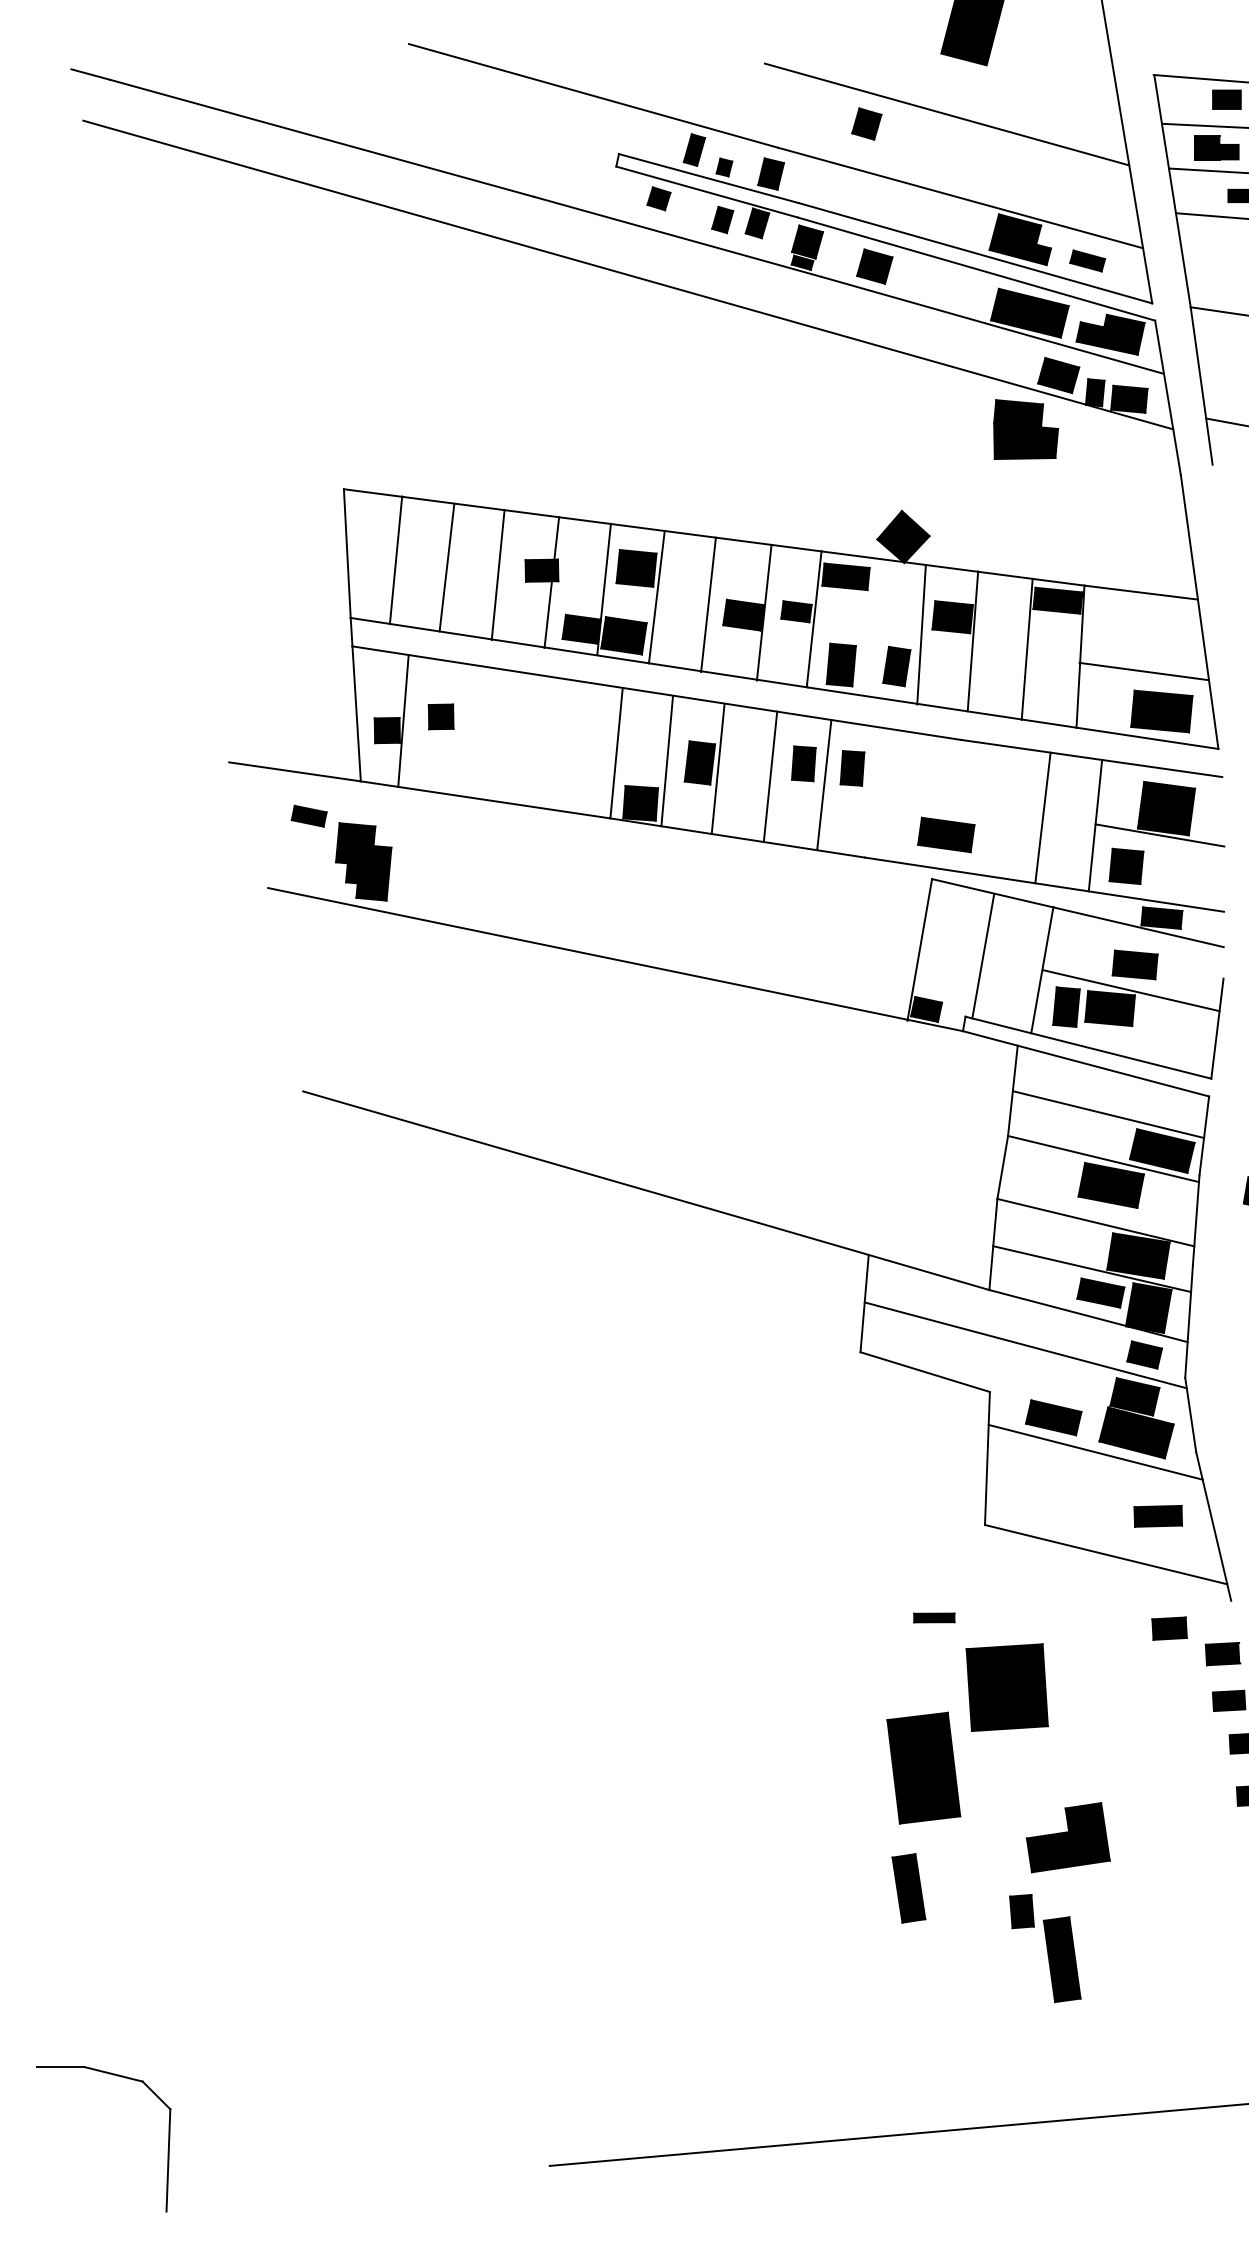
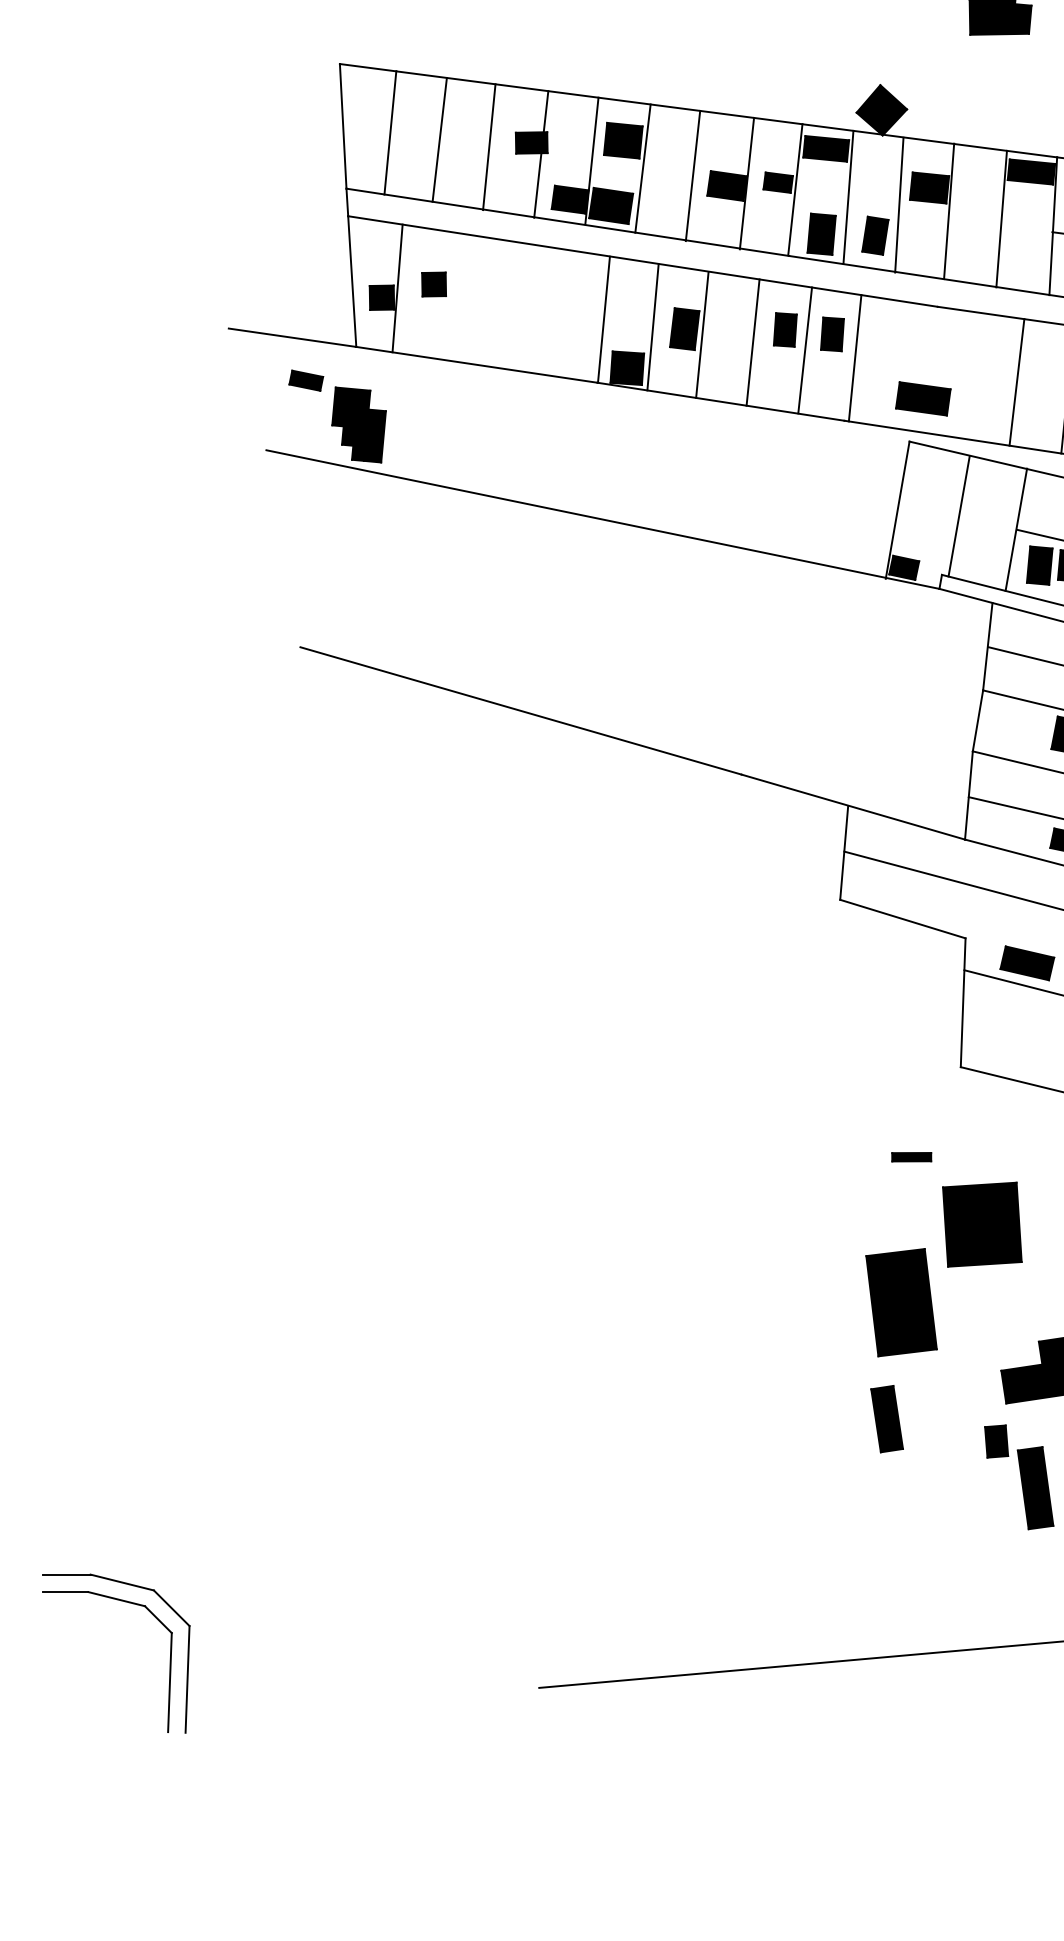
line: (868, 626) -> (847, 196), added
line: (875, 792) -> (854, 357), added
part: (131, 2061) -> (134, 1586), added

